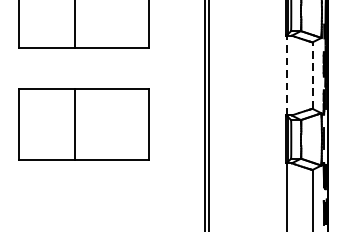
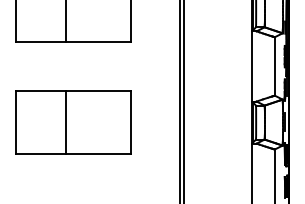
line: (287, 74) -> (252, 65), dashed -> solid
line: (312, 74) -> (274, 65), dashed -> solid
part: (83, 124) -> (73, 122), moved

